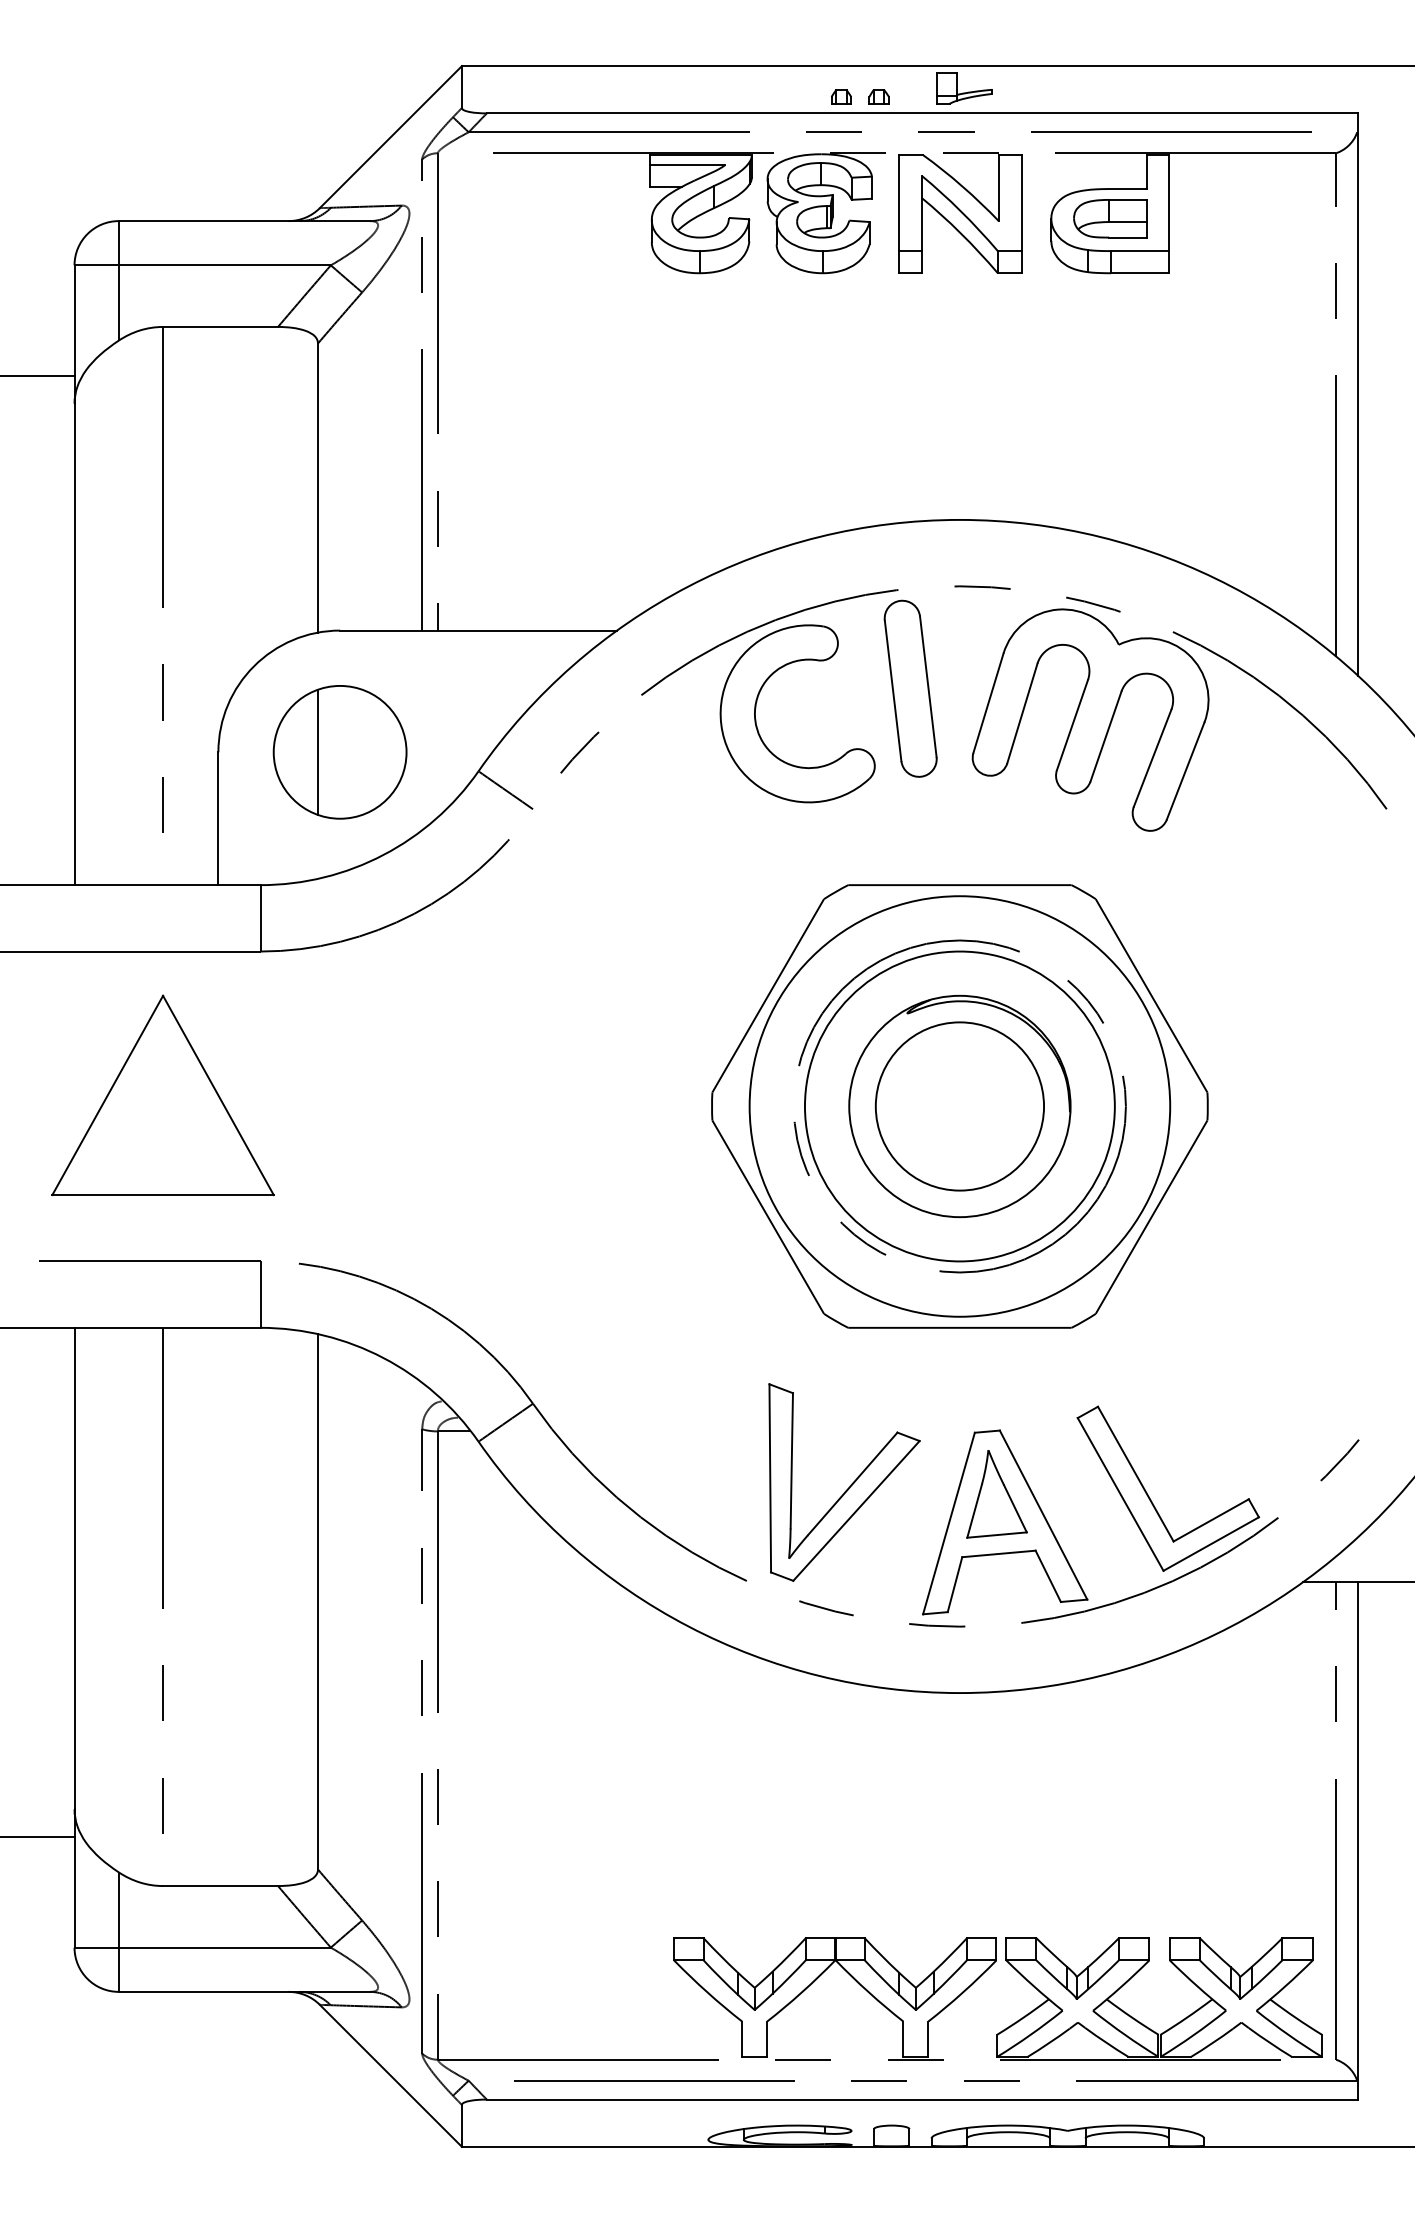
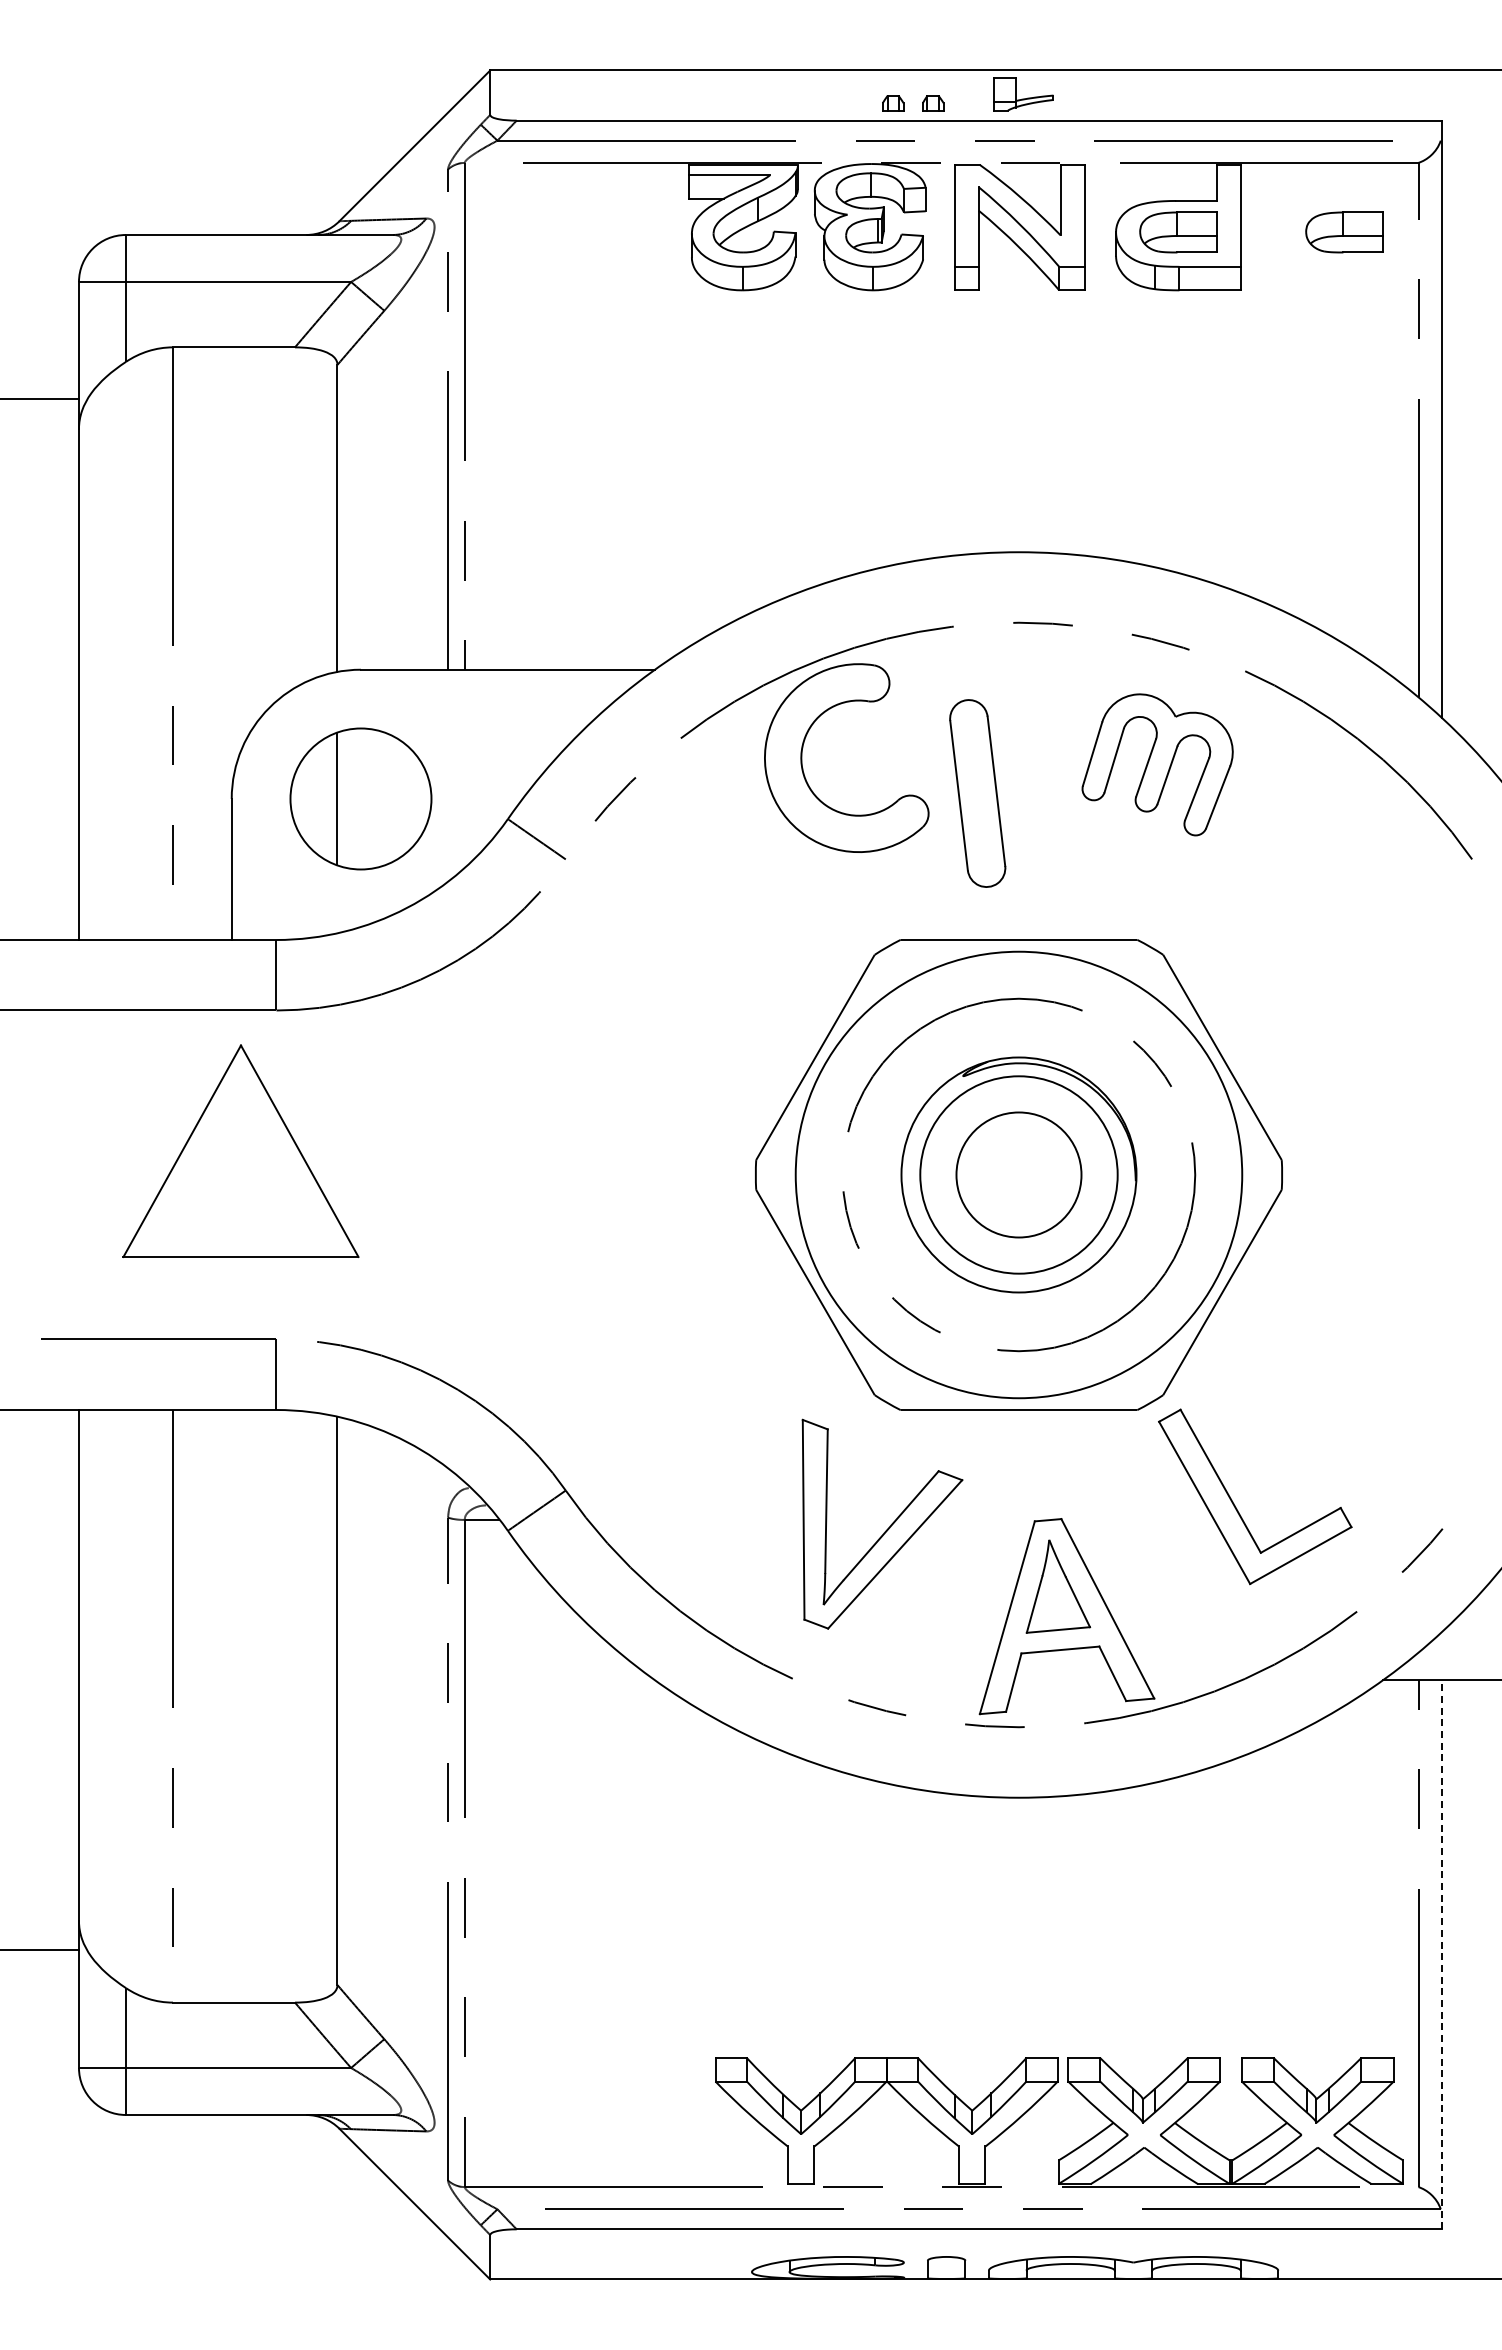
part: (1266, 218) -> (1344, 232), added
part: (910, 688) -> (977, 793), moved
part: (1090, 719) -> (1157, 764), size x0.6
part: (162, 1094) -> (240, 1150), moved
circle: (959, 1106) -> (1018, 1174), size x0.6
circle: (959, 1106) -> (1018, 1174), size x0.7
part: (849, 1486) -> (887, 1528), moved
part: (1151, 1499) -> (1237, 1508), moved
line: (1357, 1840) -> (1441, 1954), solid -> dashed

